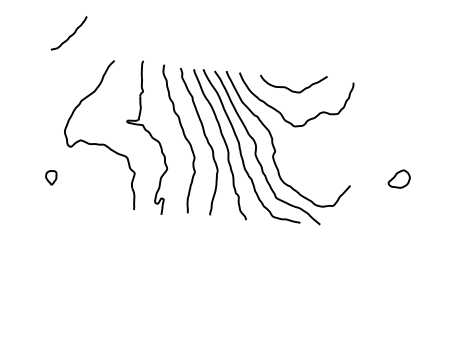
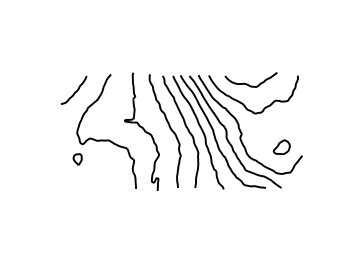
curve: (70, 35) -> (75, 91), moved
part: (50, 177) -> (77, 159), moved
part: (399, 177) -> (281, 146), moved

